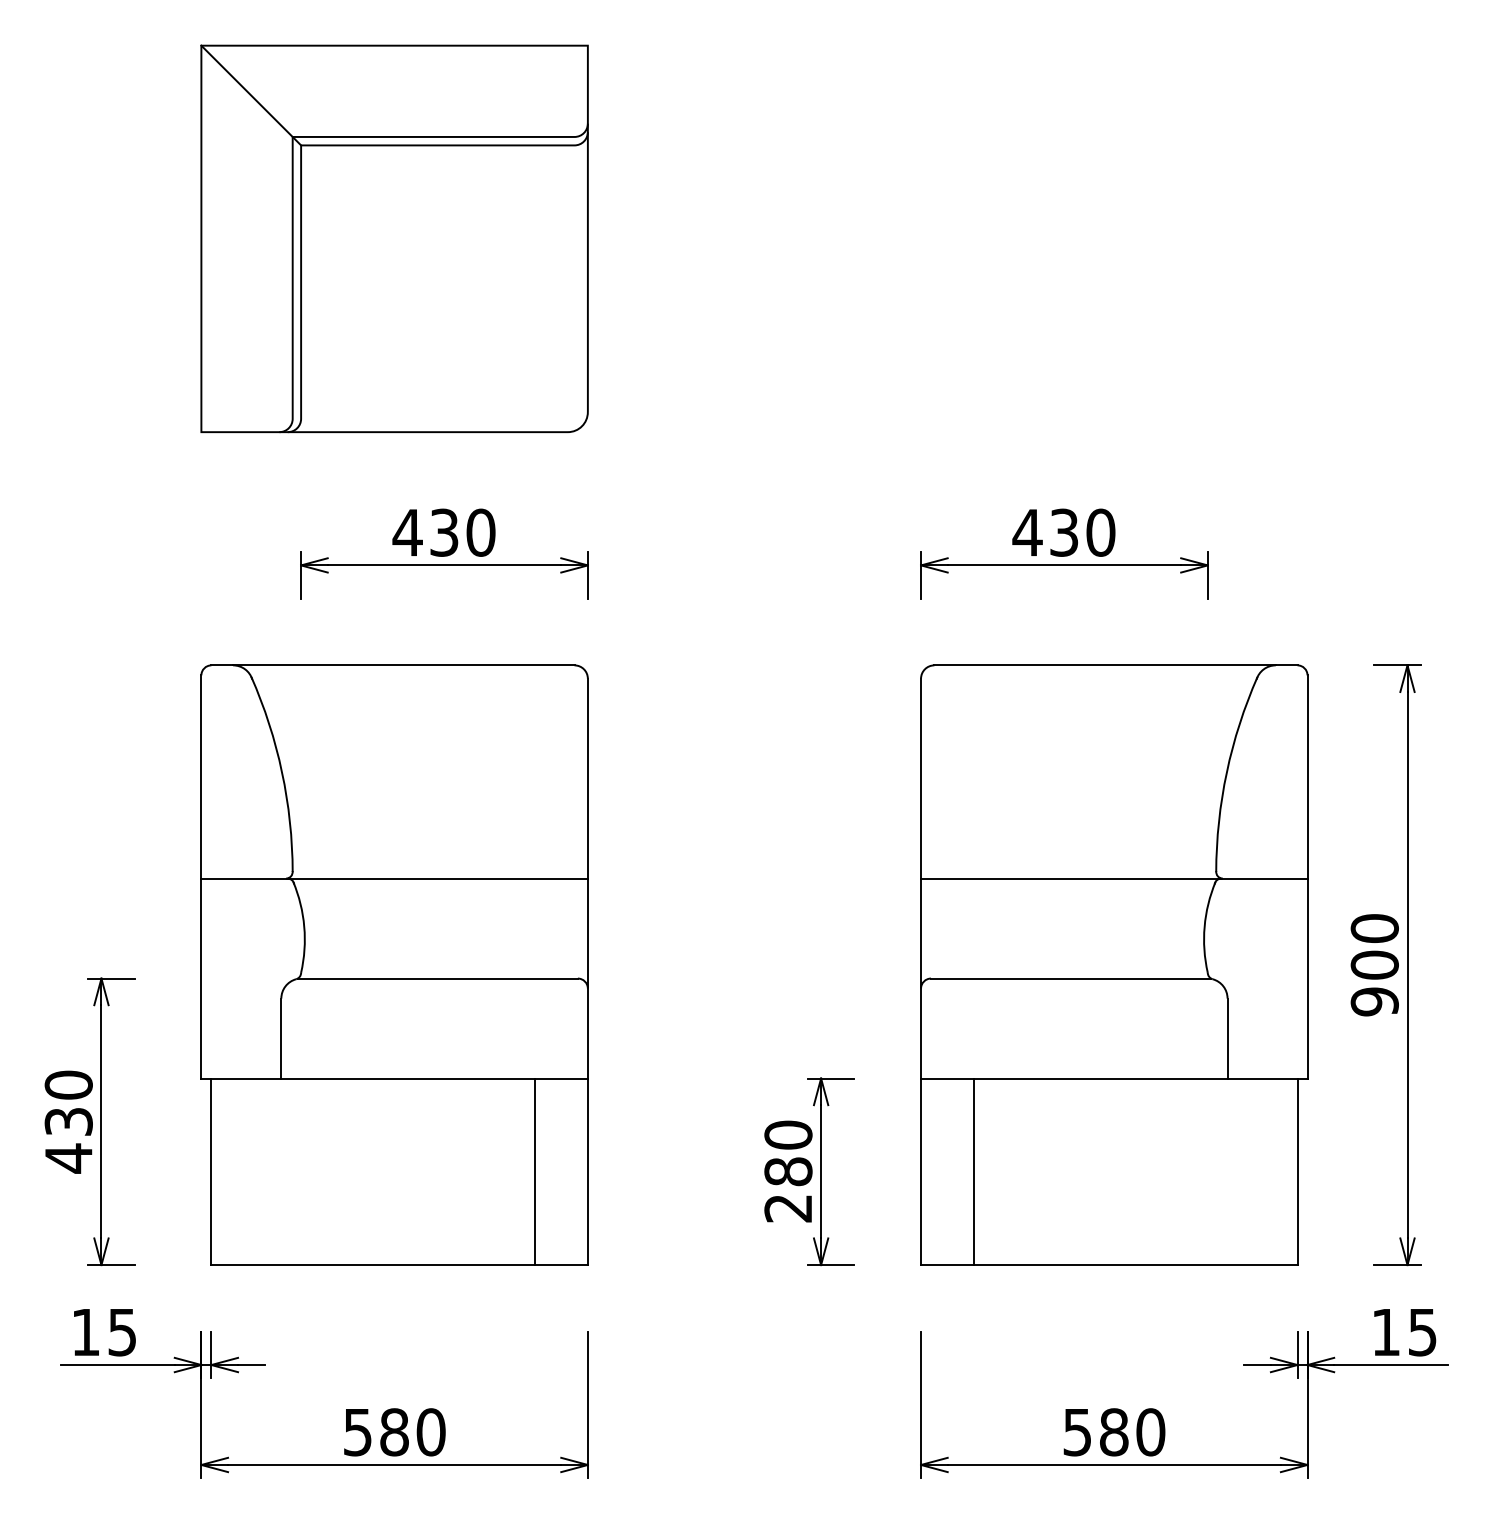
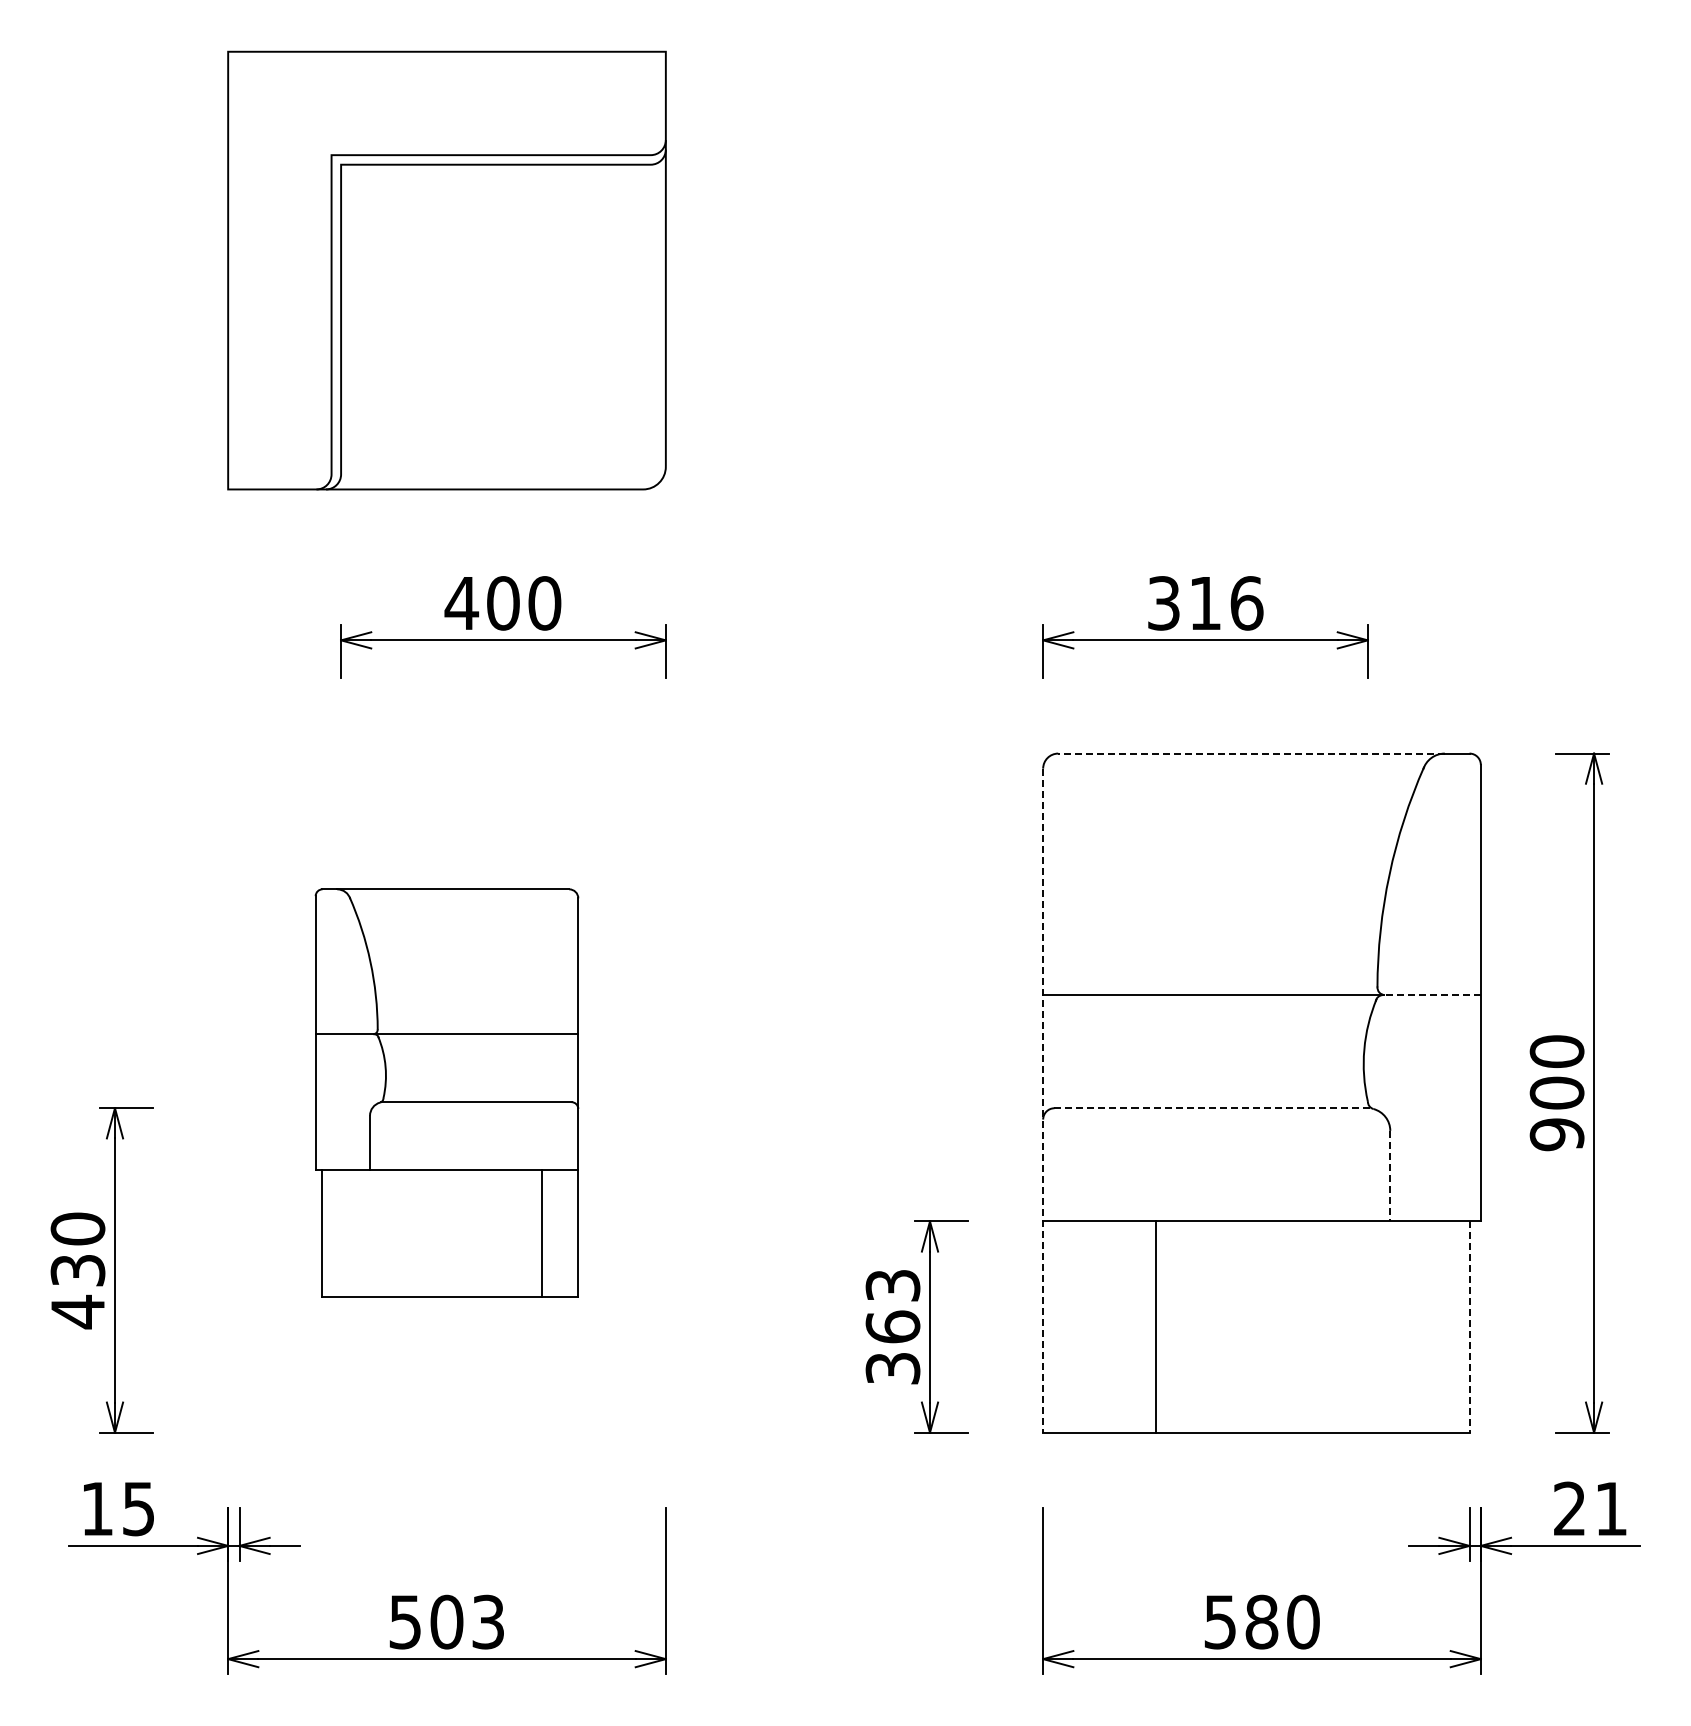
line: (251, 94) -> (284, 107), removed
text: (444, 532) -> (503, 603), 430 -> 400
text: (1063, 532) -> (1204, 603), 430 -> 316
line: (1104, 665) -> (1251, 753), solid -> dashed
line: (1264, 878) -> (1432, 995), solid -> dashed
part: (394, 964) -> (446, 1092), size x0.6
line: (921, 972) -> (1043, 1101), solid -> dashed
line: (1071, 978) -> (1213, 1108), solid -> dashed
line: (1227, 1038) -> (1390, 1176), solid -> dashed
text: (788, 1171) -> (892, 1326), 280 -> 363
line: (974, 1171) -> (1155, 1326), moved
line: (1297, 1172) -> (1469, 1327), solid -> dashed
text: (1404, 1331) -> (1590, 1508), 15 -> 21
text: (412, 1431) -> (467, 1621), 580 -> 503

